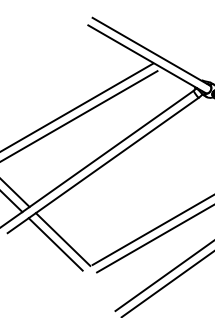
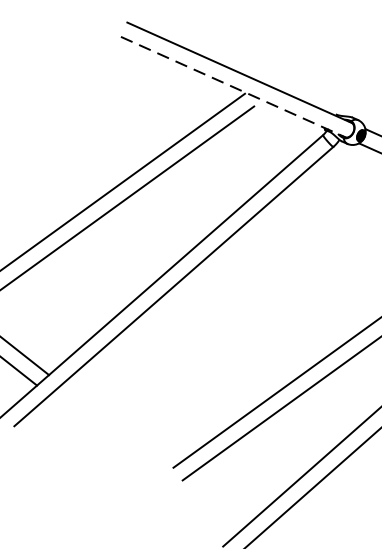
line: (147, 59) -> (233, 87), solid -> dashed
line: (62, 239) -> (114, 427), removed
line: (55, 244) -> (102, 437), removed

